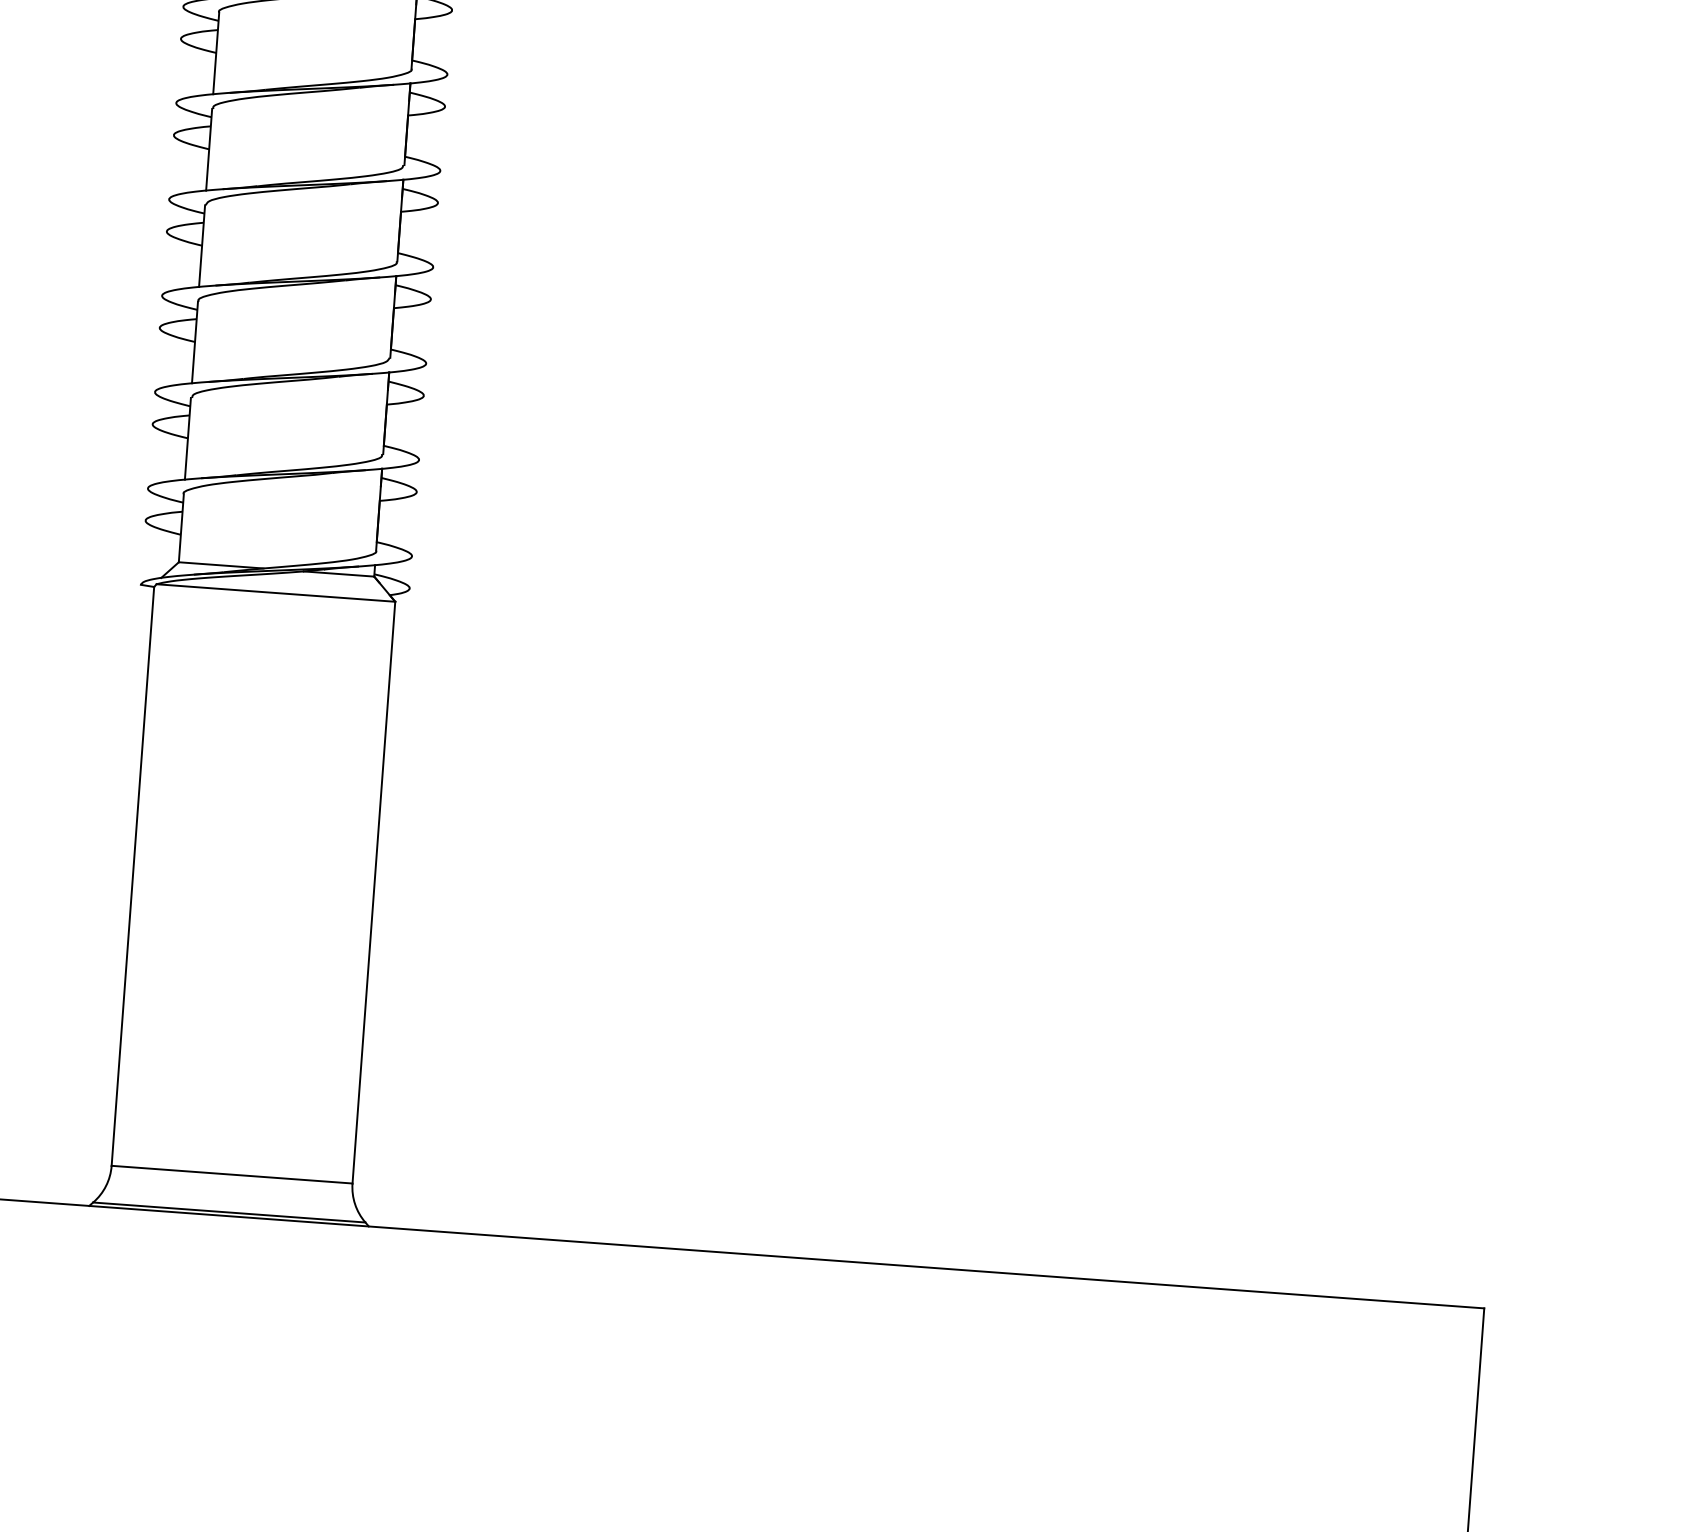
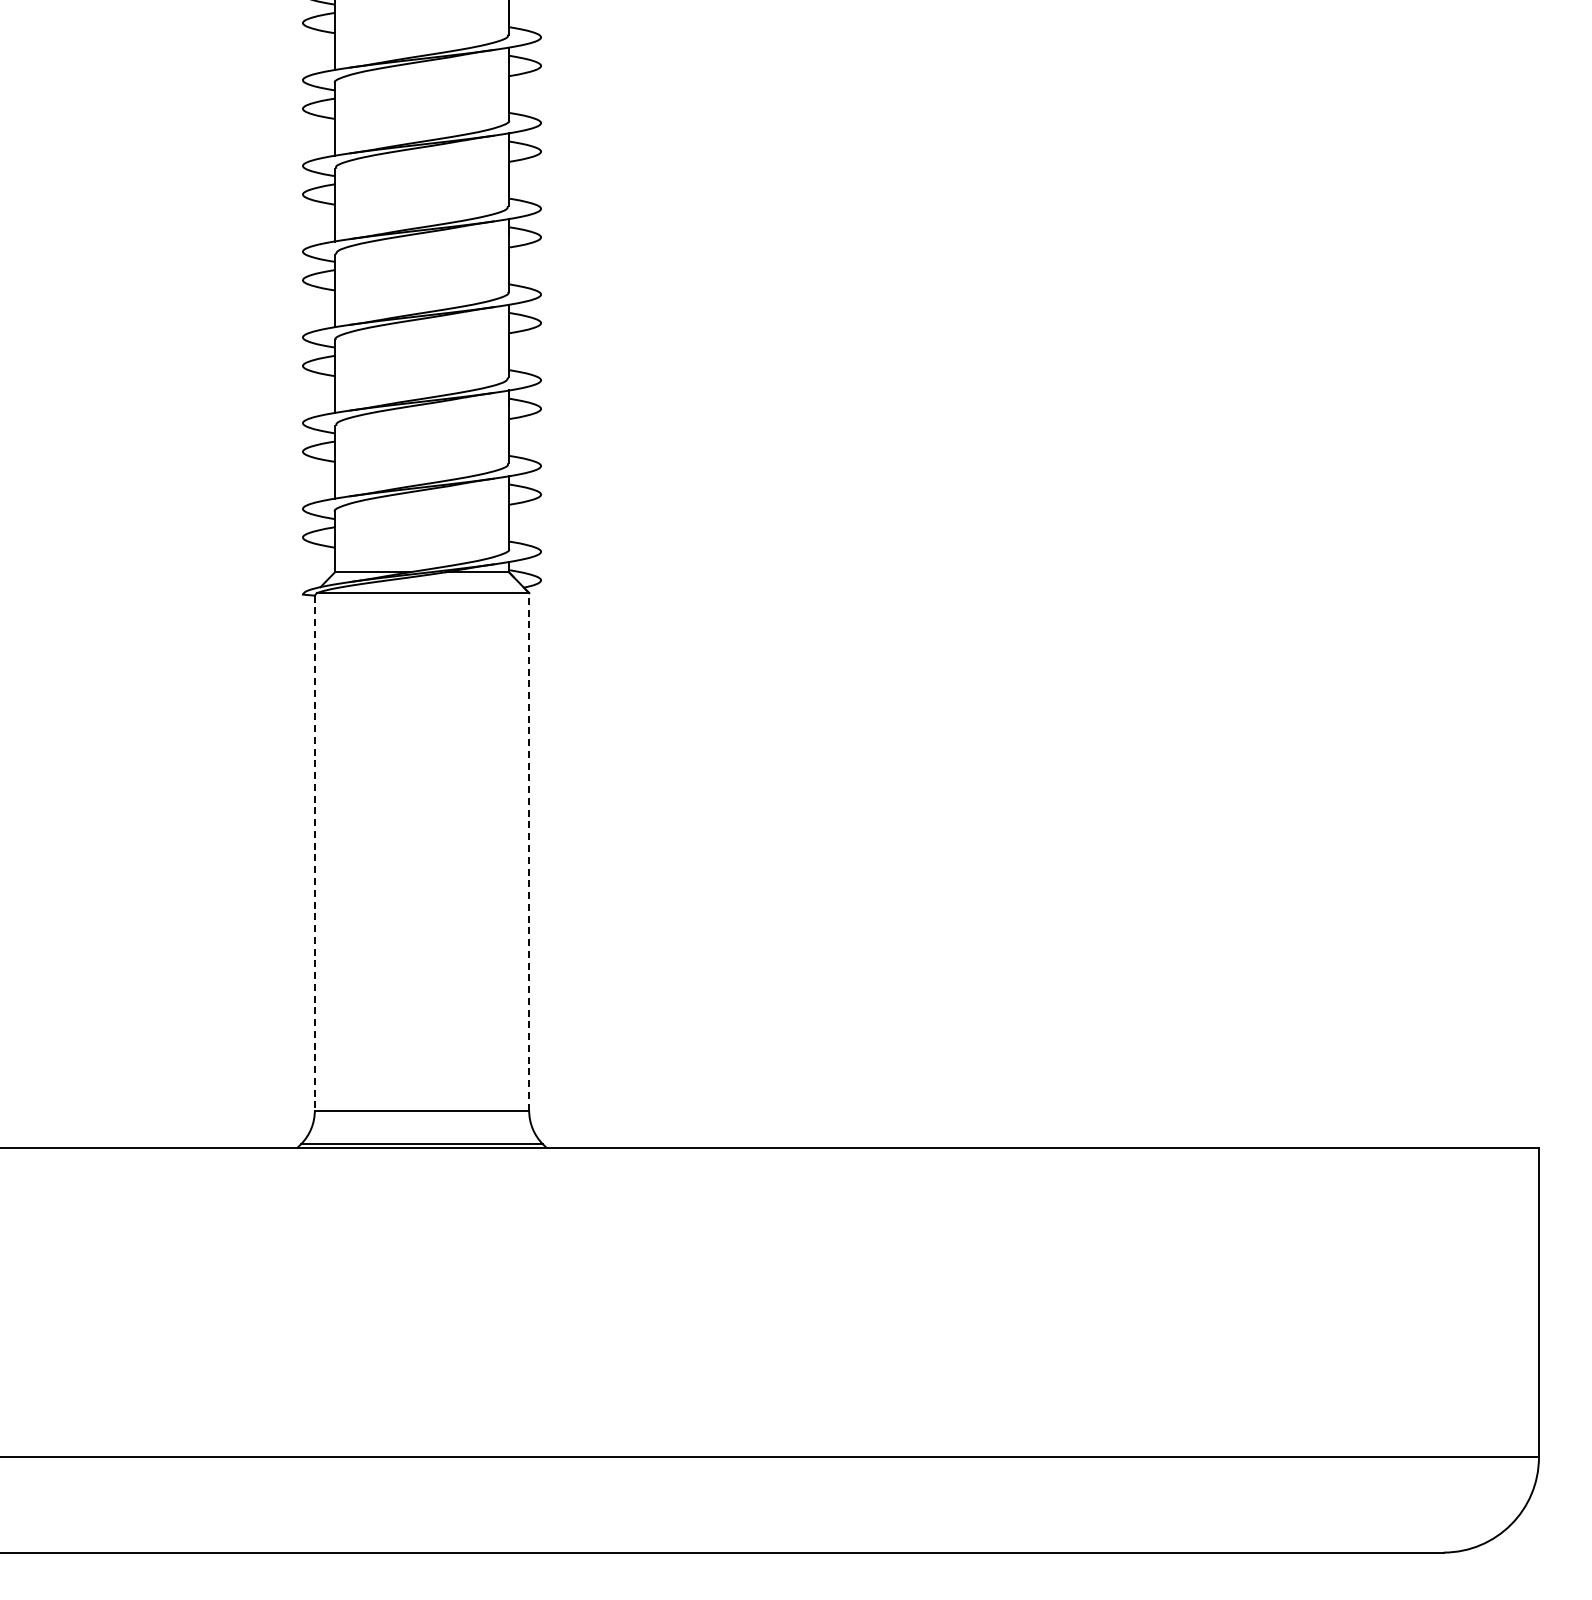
line: (132, 876) -> (314, 853), solid -> dashed
line: (374, 892) -> (529, 851), solid -> dashed

